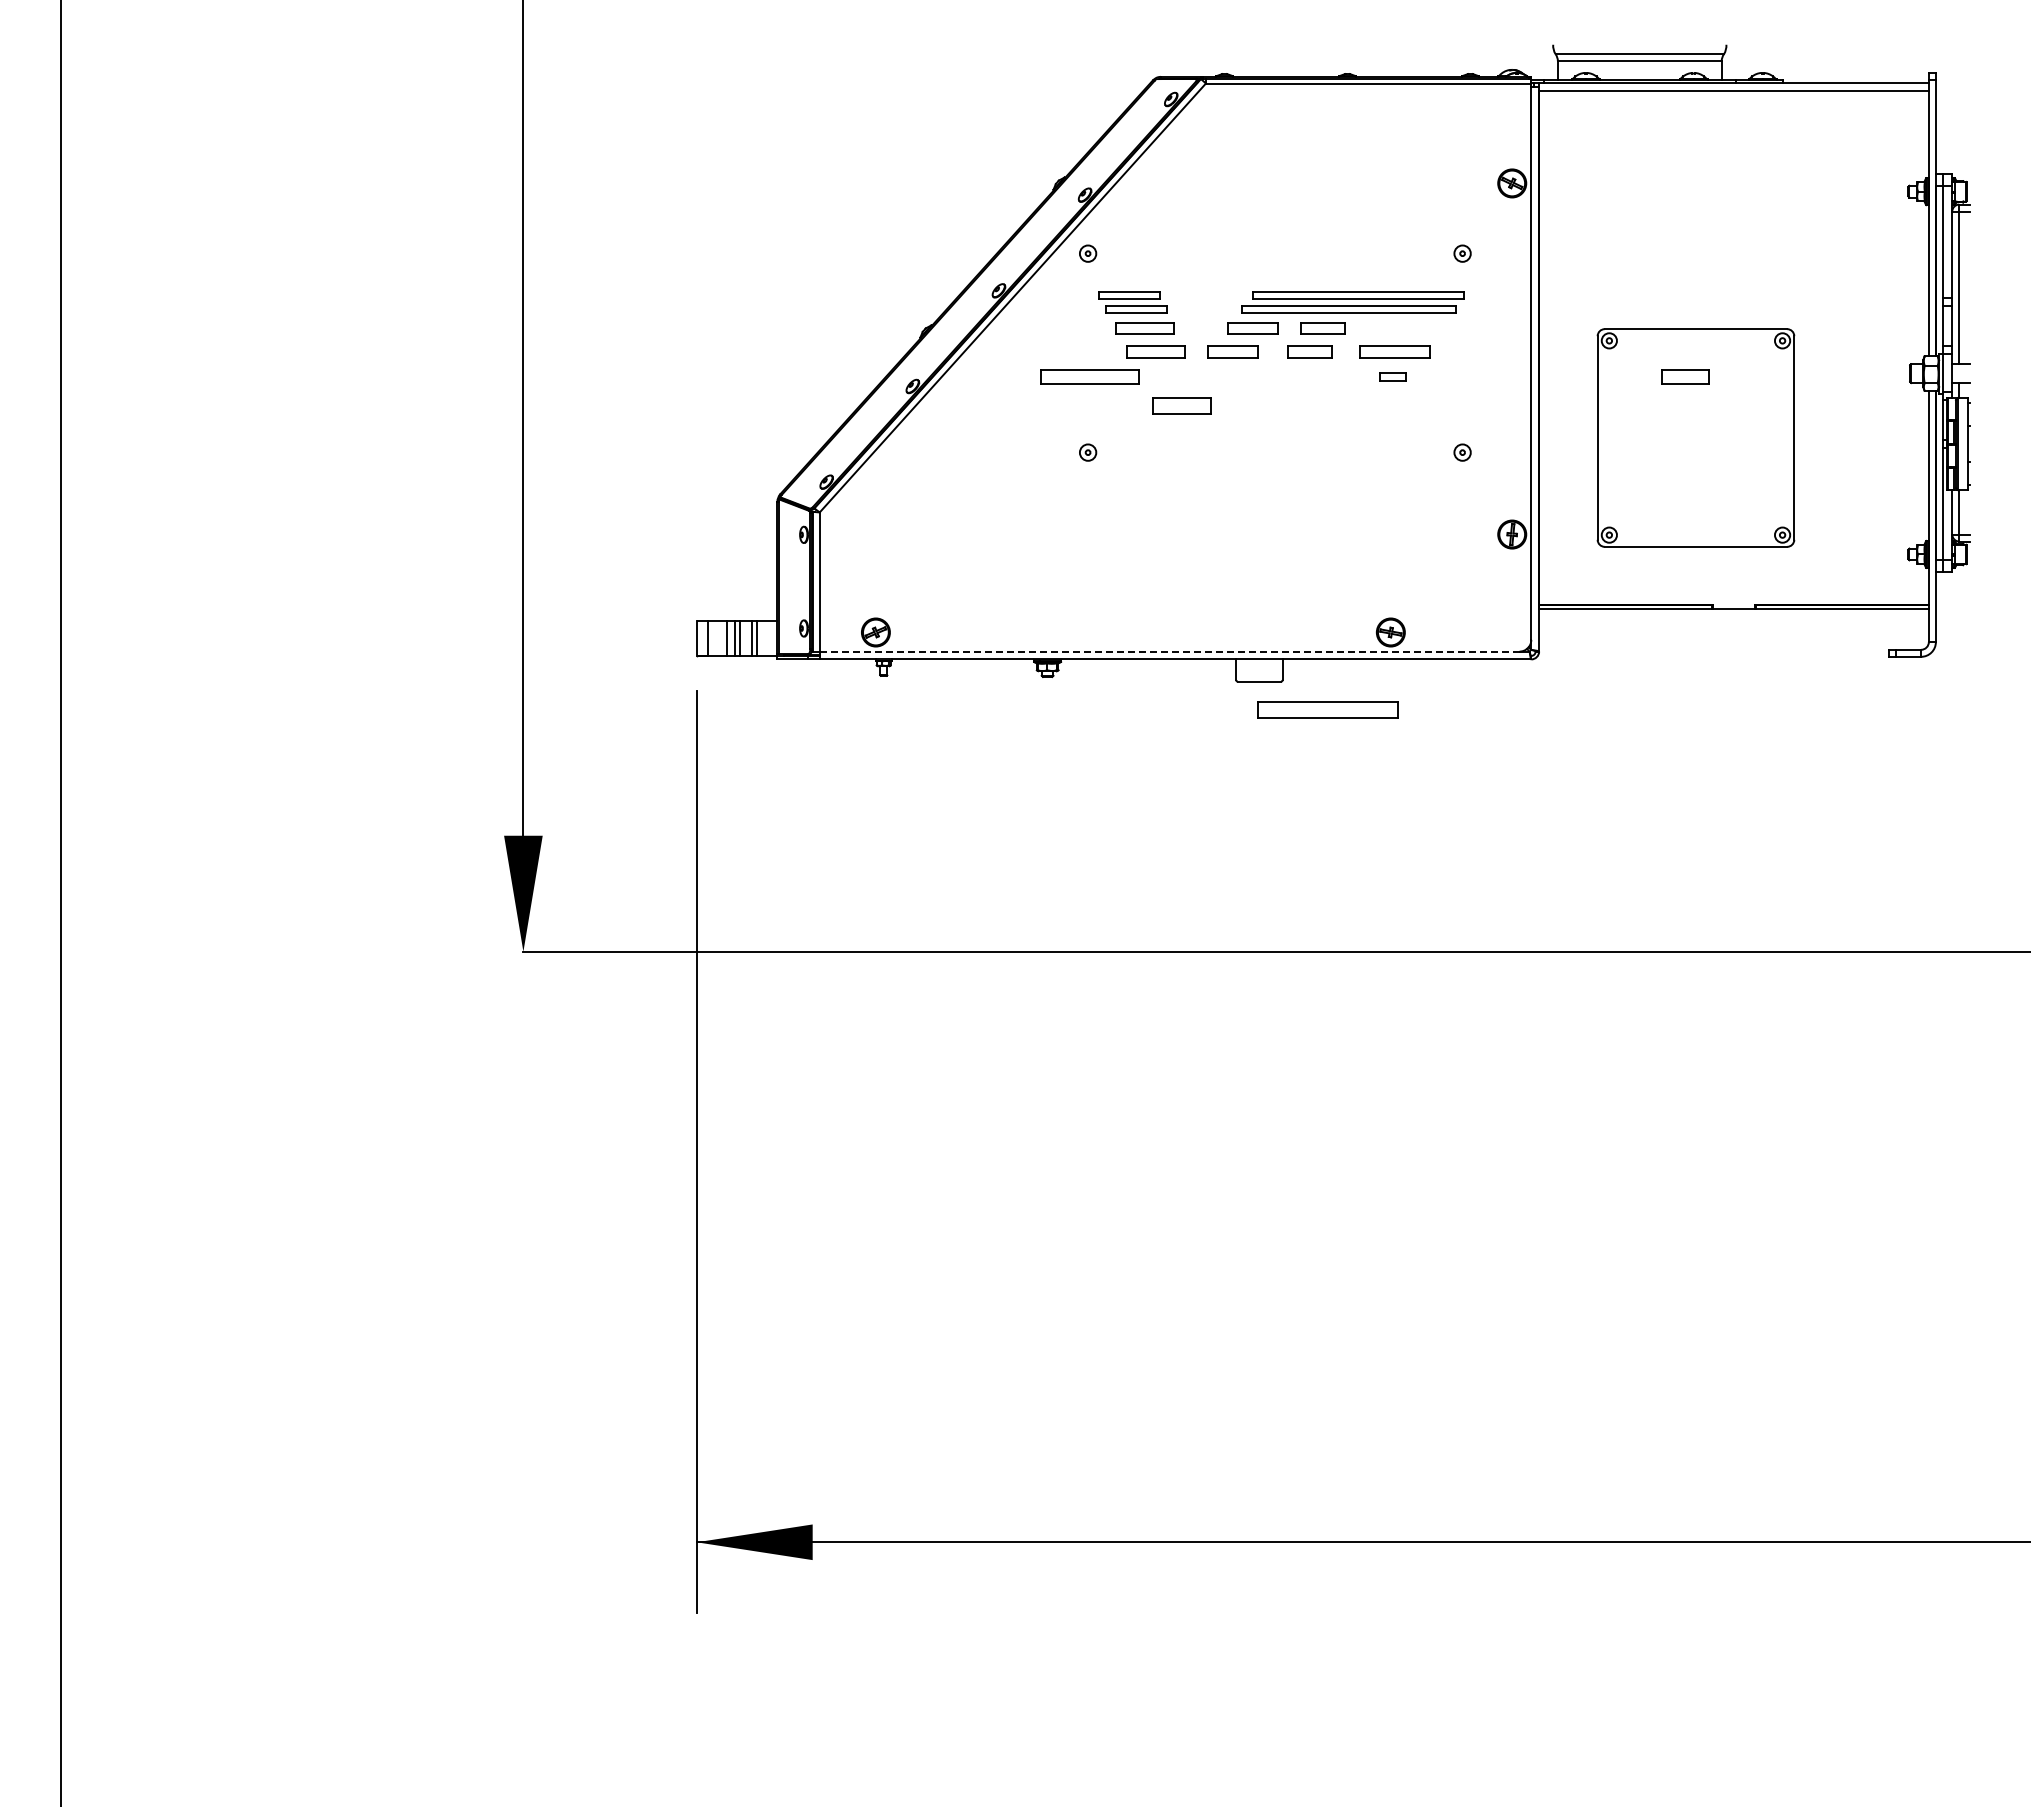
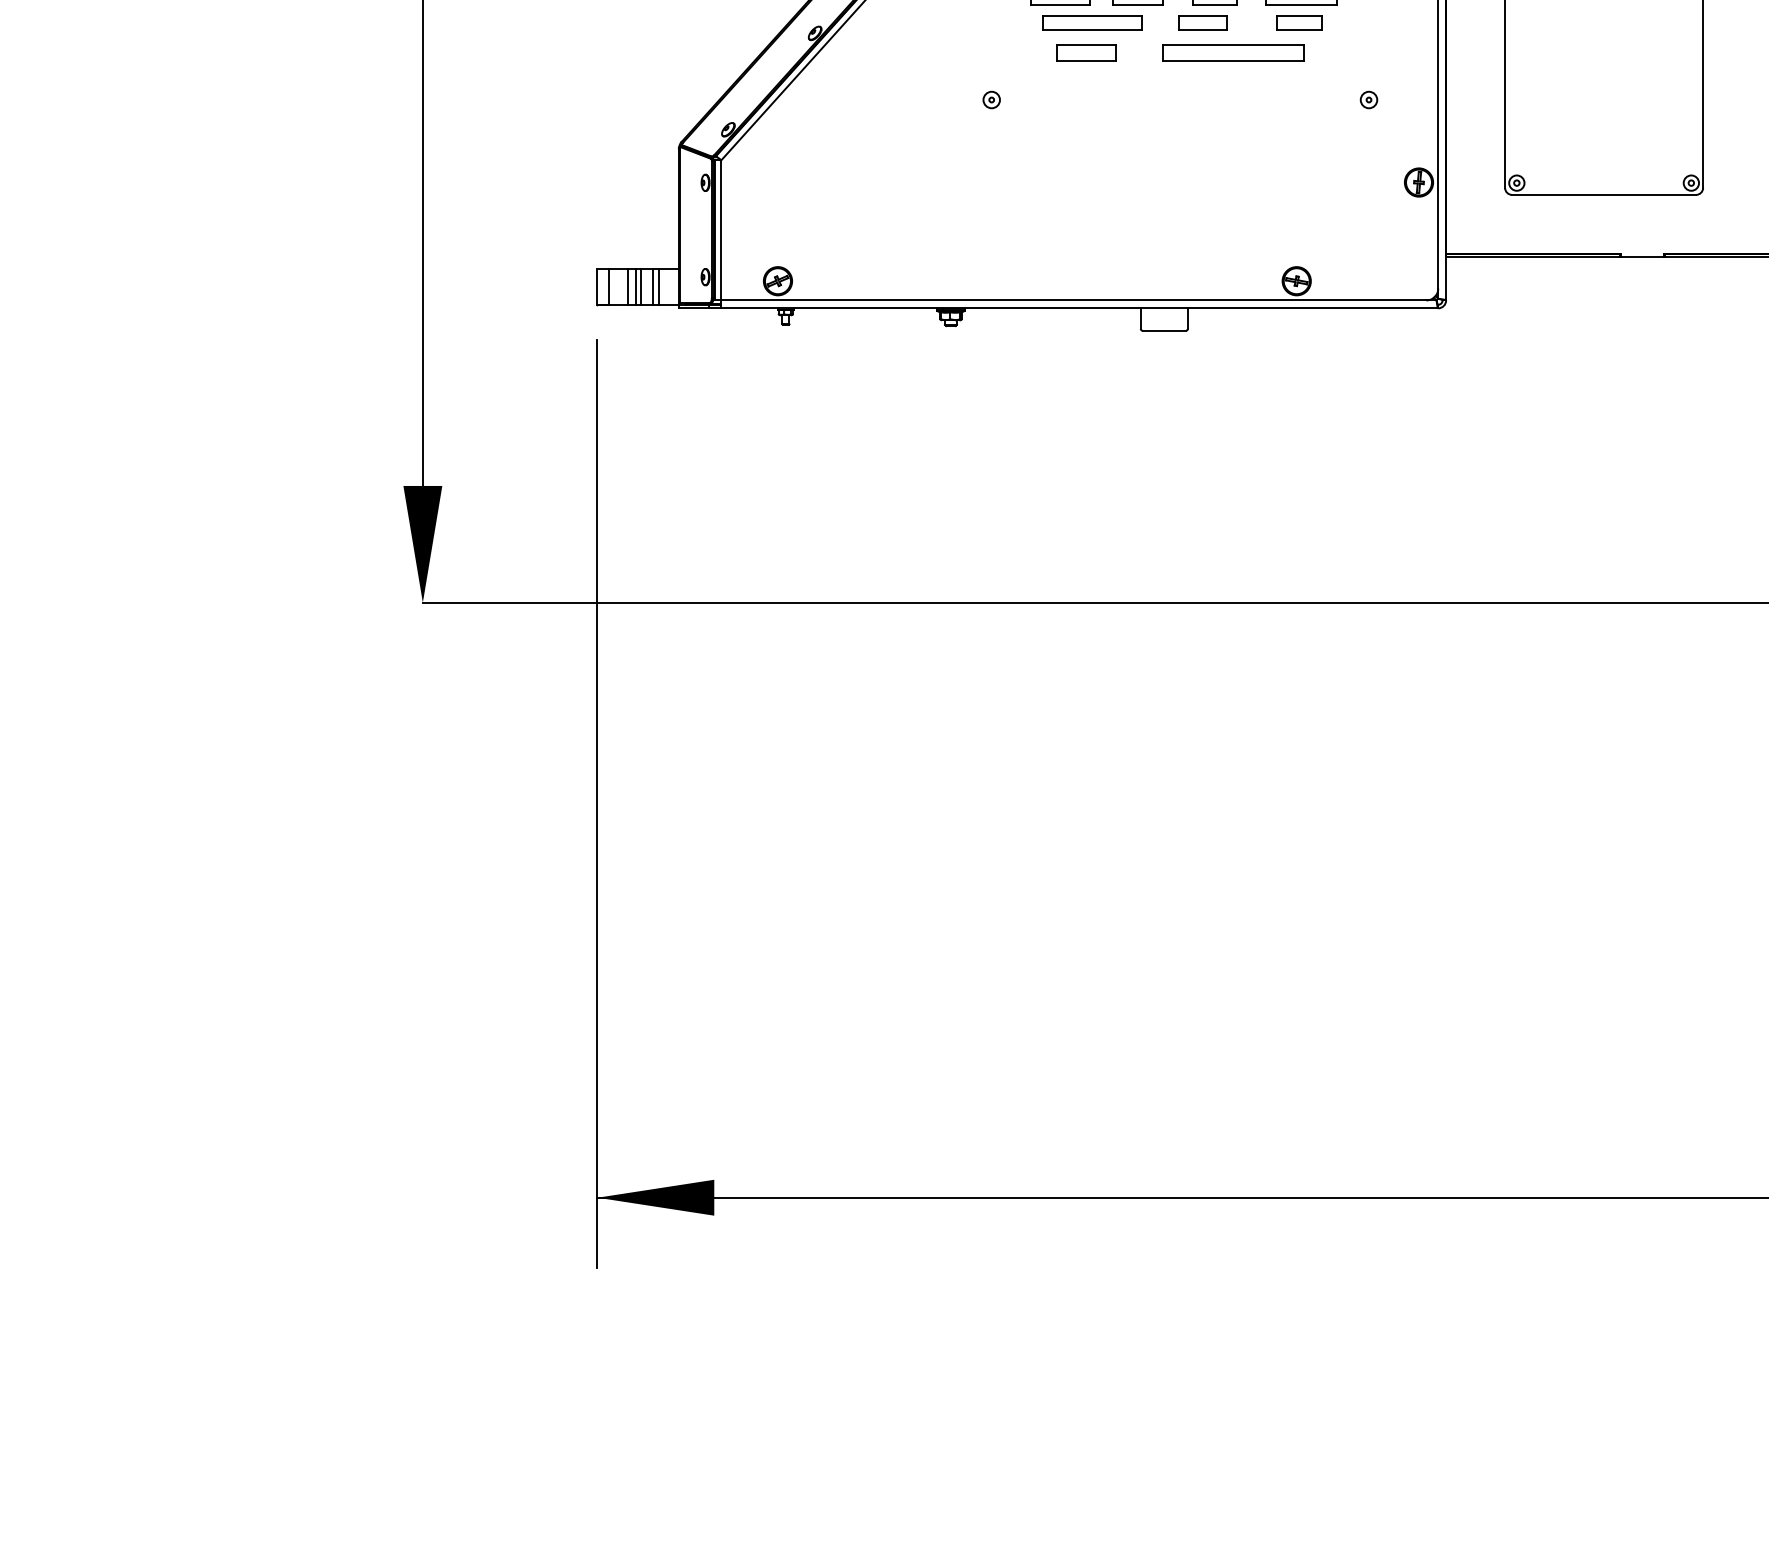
part: (1089, 376) -> (1091, 23), moved
part: (1392, 376) -> (1298, 23), size x1.67
part: (1685, 376) -> (1202, 23), moved
line: (1169, 651) -> (1073, 300), dashed -> solid
part: (1327, 709) -> (1232, 52), moved

